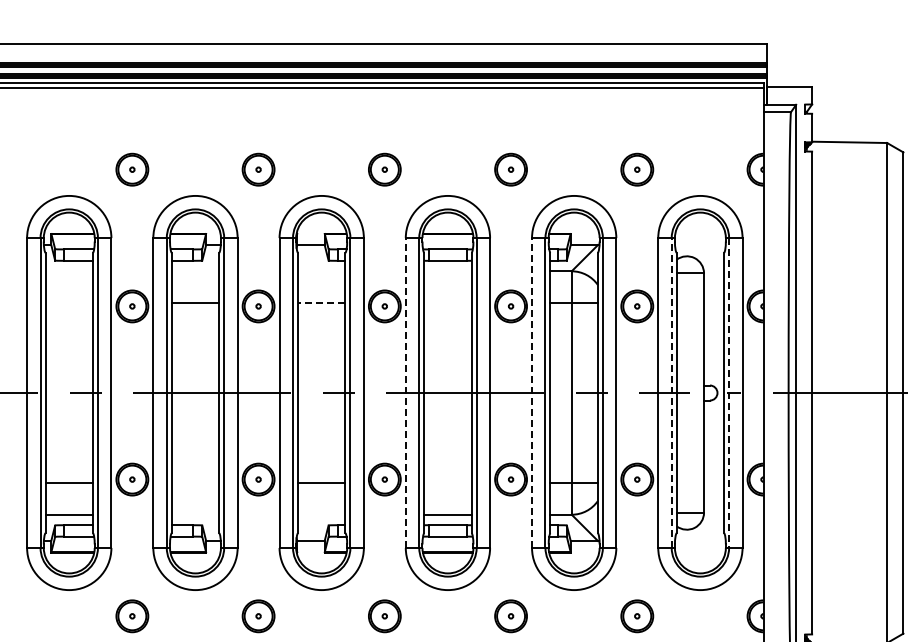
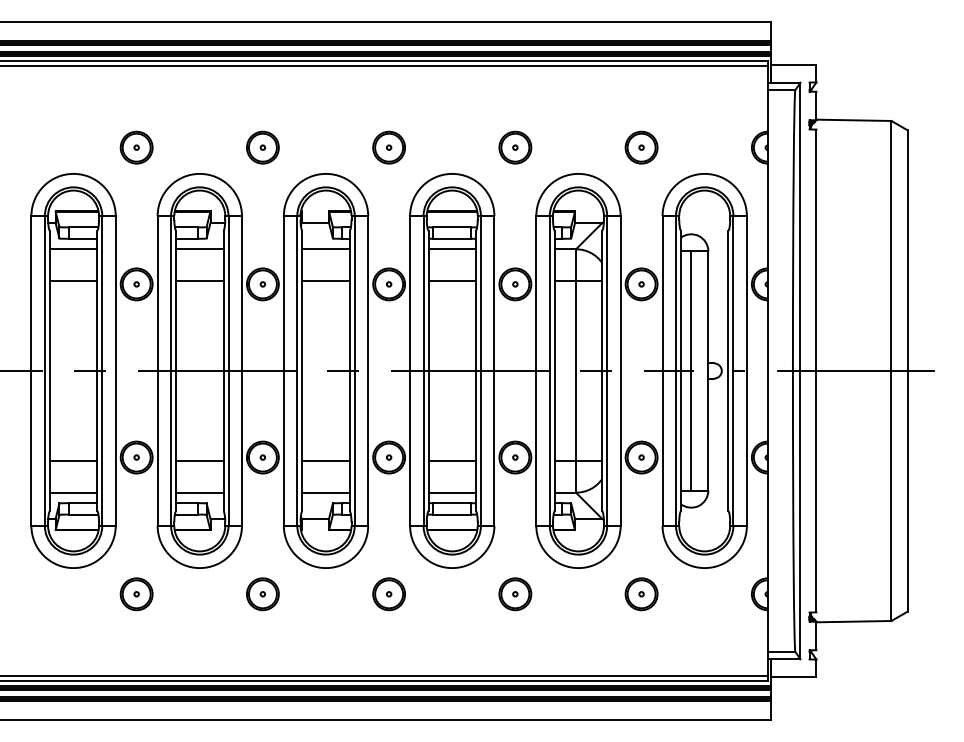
line: (69, 271) -> (73, 249), added
line: (195, 271) -> (199, 249), added
line: (321, 271) -> (325, 249), added
line: (447, 271) -> (451, 249), added
line: (69, 303) -> (73, 281), added
line: (322, 303) -> (326, 281), dashed -> solid
line: (447, 303) -> (451, 281), added
line: (406, 392) -> (410, 370), dashed -> solid
line: (532, 392) -> (536, 370), dashed -> solid
line: (672, 392) -> (676, 370), dashed -> solid
line: (687, 392) -> (691, 370), added
line: (729, 392) -> (733, 370), dashed -> solid
line: (195, 482) -> (199, 460), added
line: (447, 482) -> (451, 460), added
line: (195, 514) -> (199, 492), added
line: (321, 514) -> (325, 492), added

